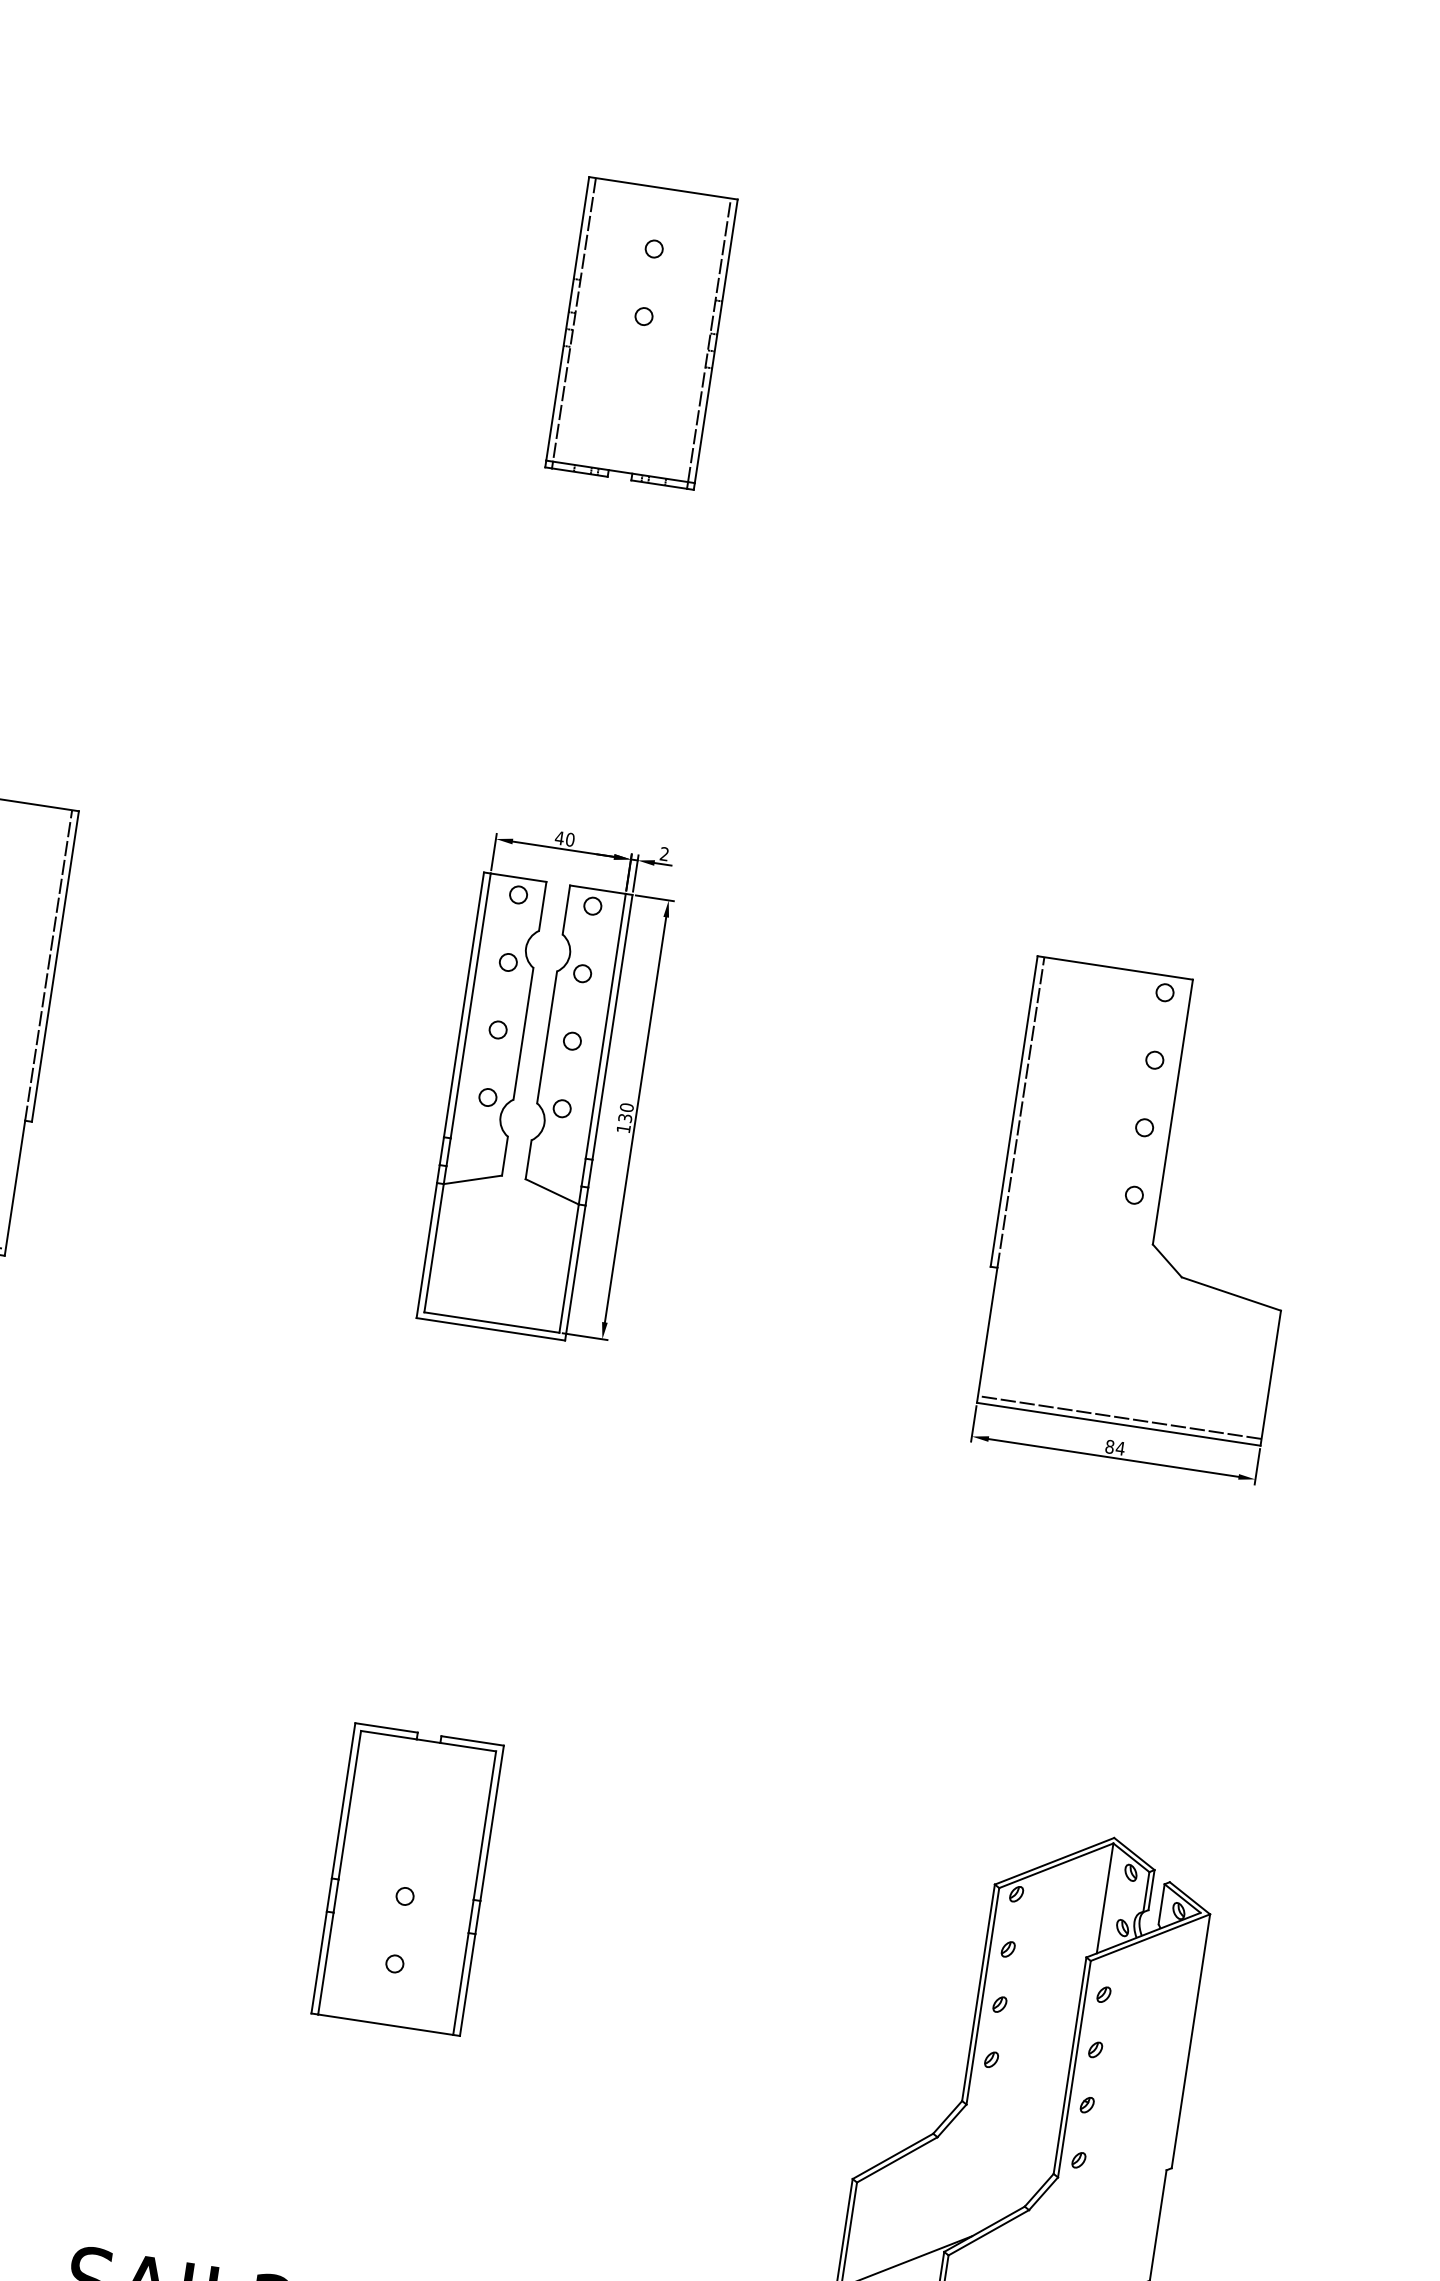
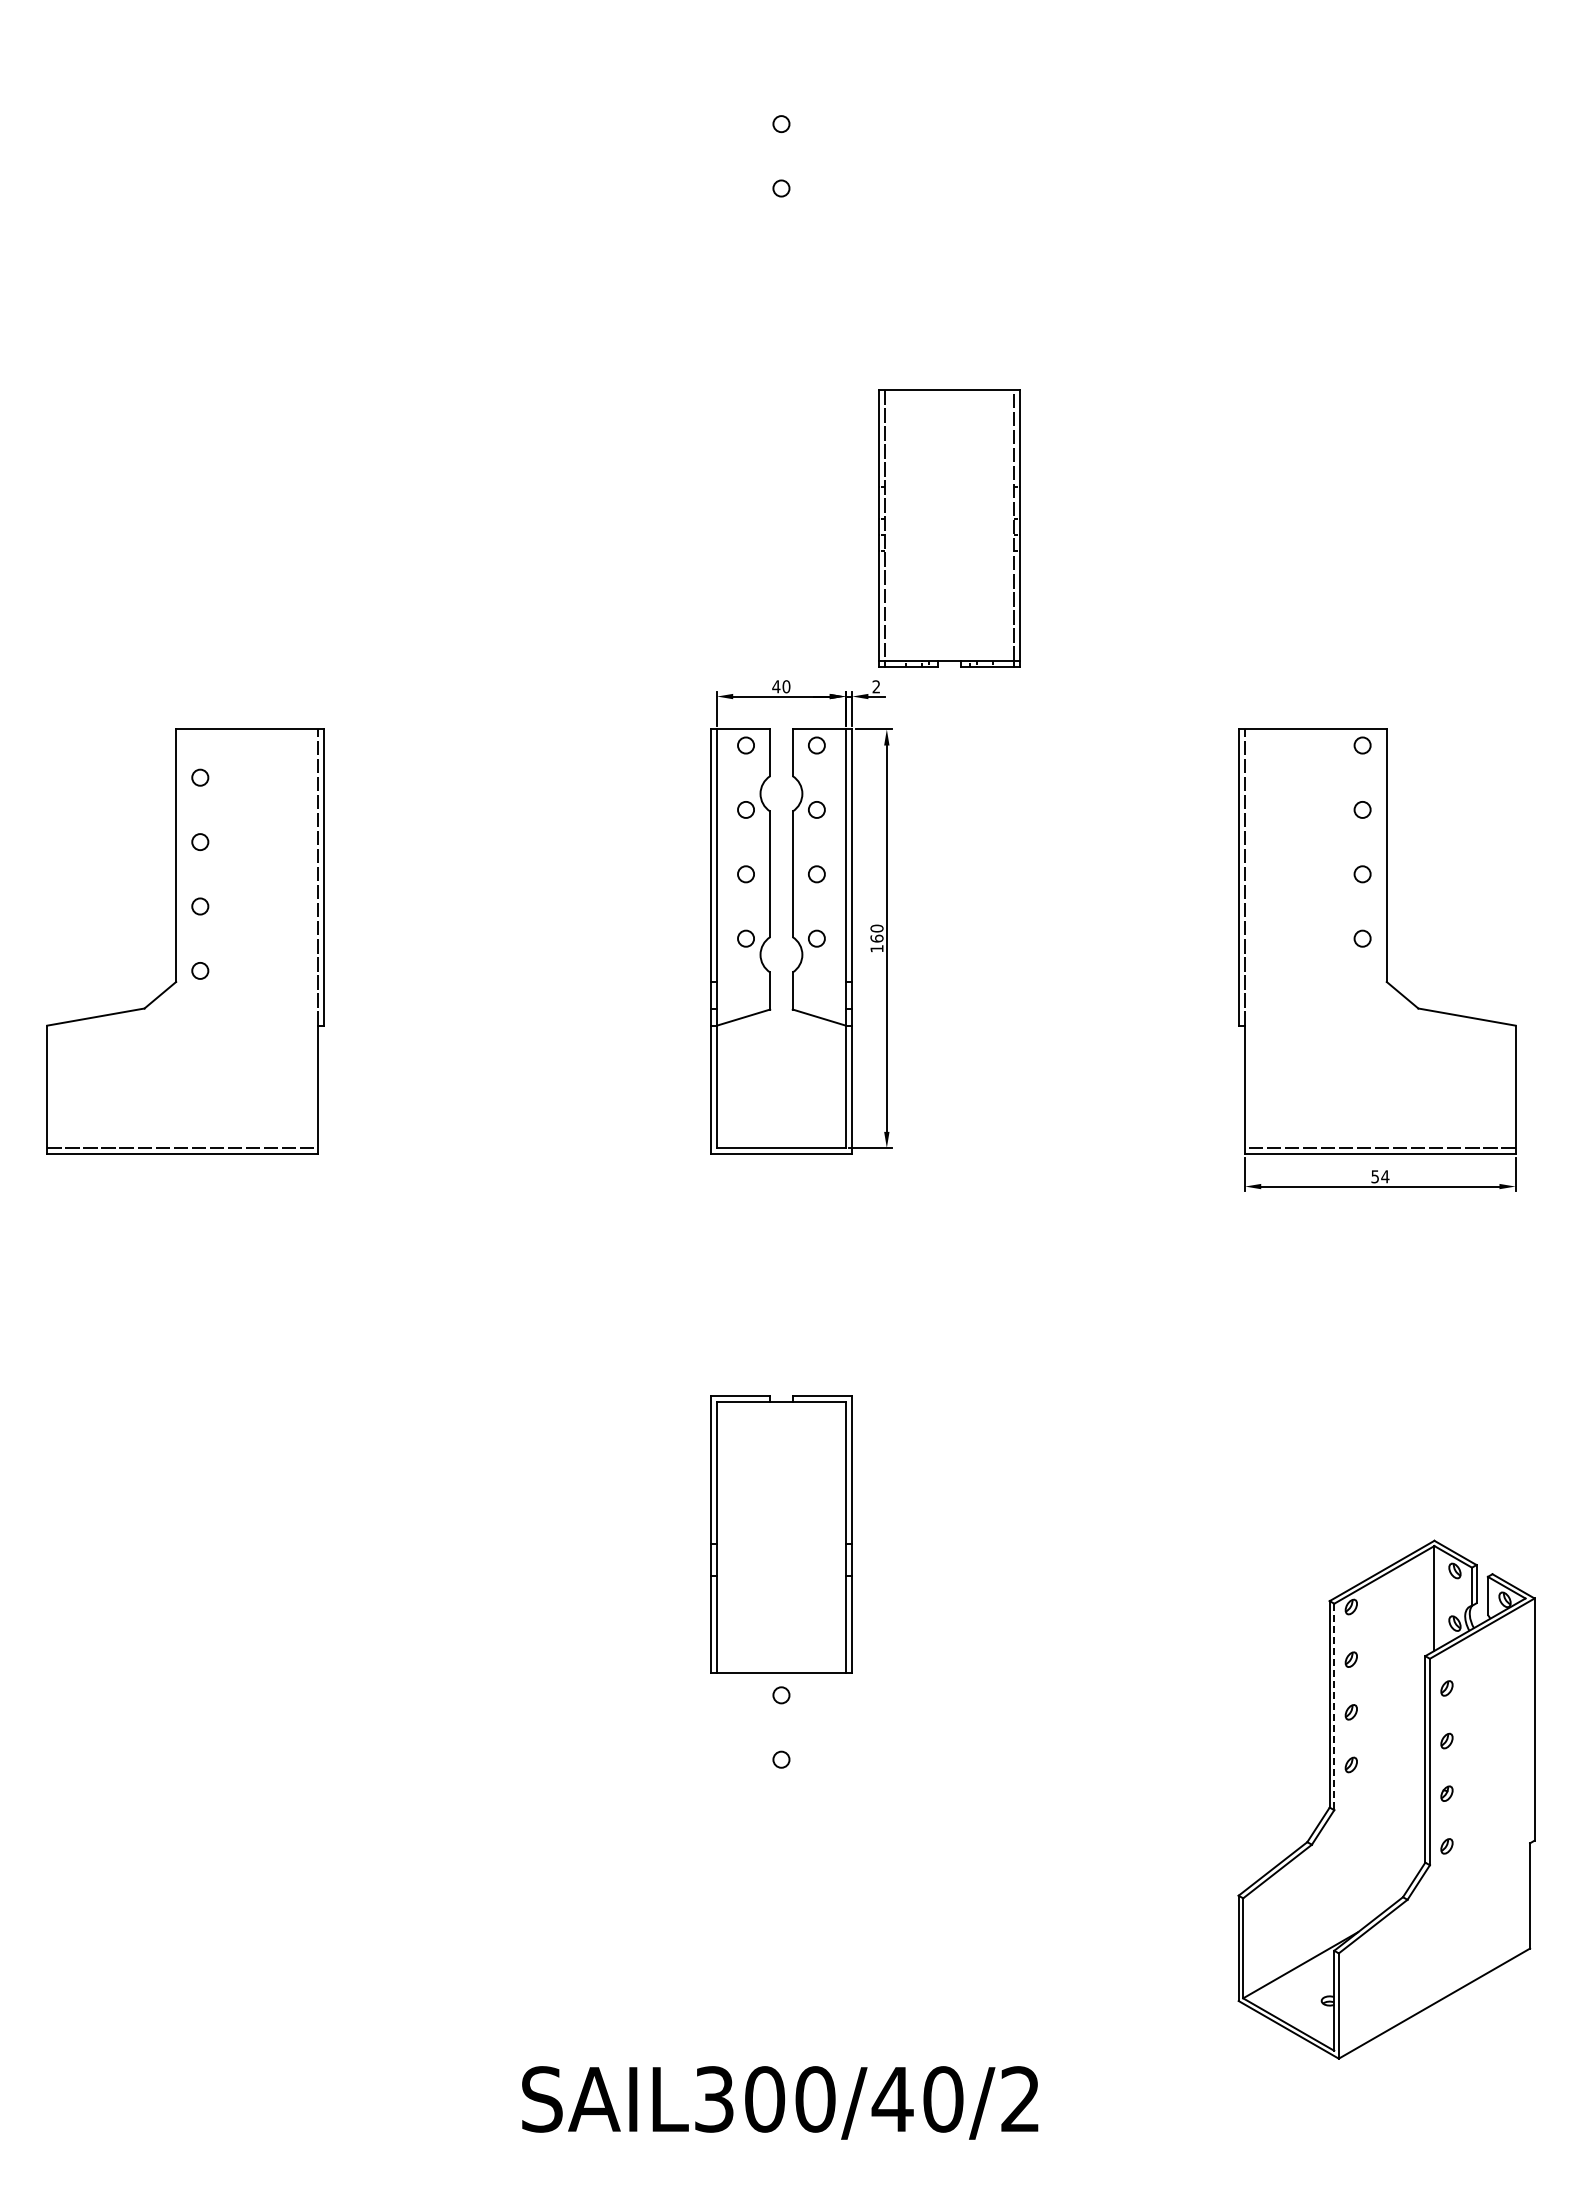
part: (641, 333) -> (949, 528), moved
text: (624, 1117) -> (876, 938), 130 -> 160
text: (1110, 1446) -> (1375, 1176), 84 -> 54
part: (407, 1879) -> (781, 1534), moved
line: (983, 1996) -> (1334, 1707), solid -> dashed

